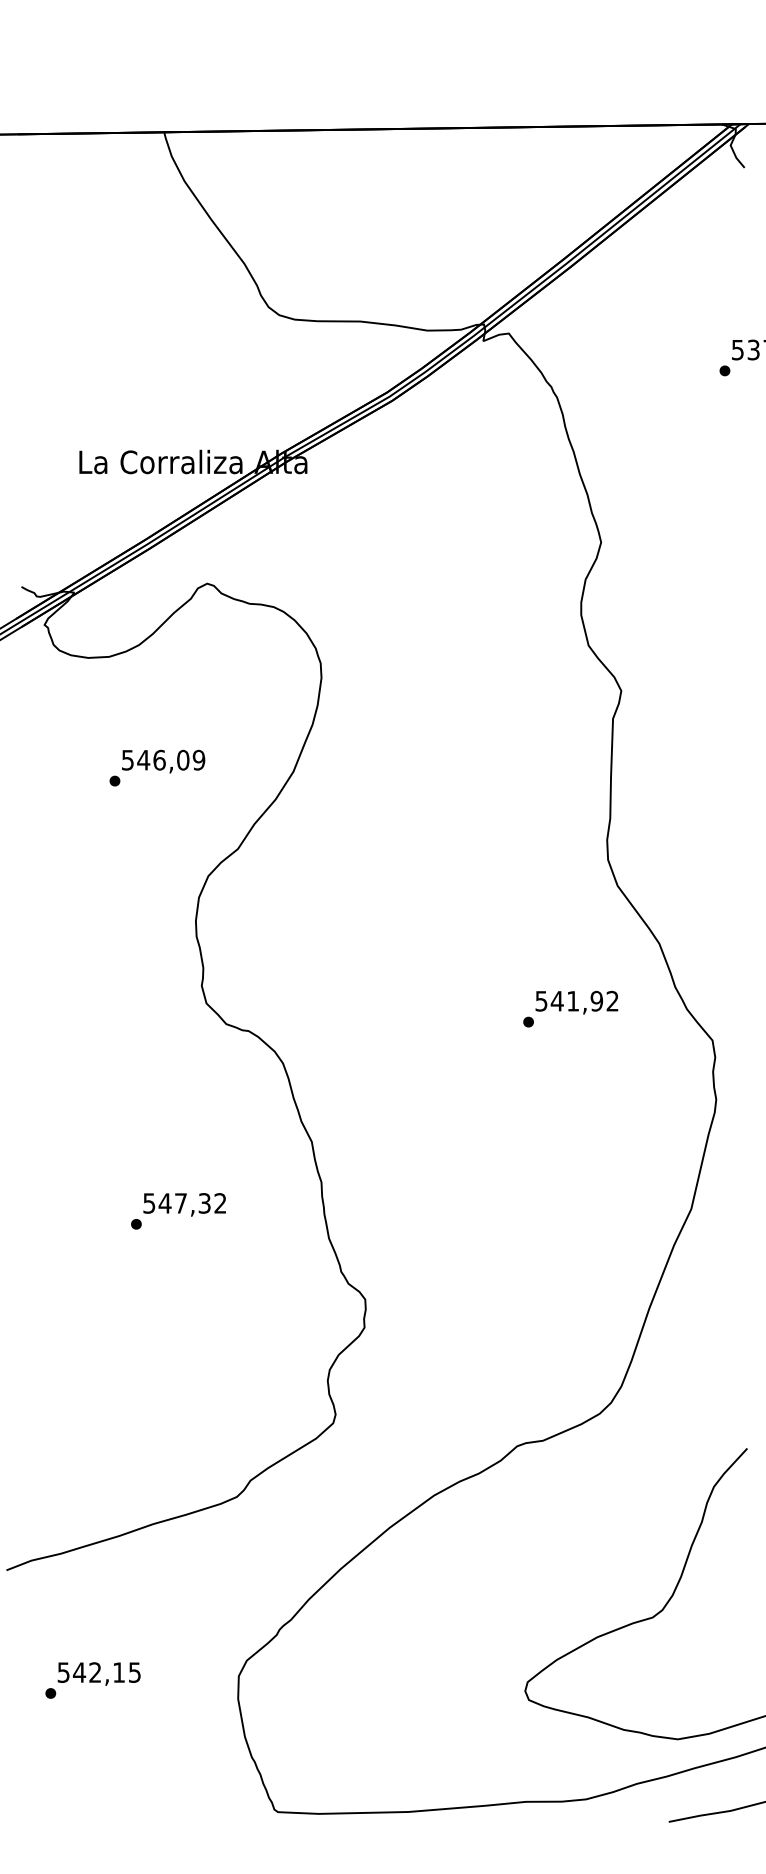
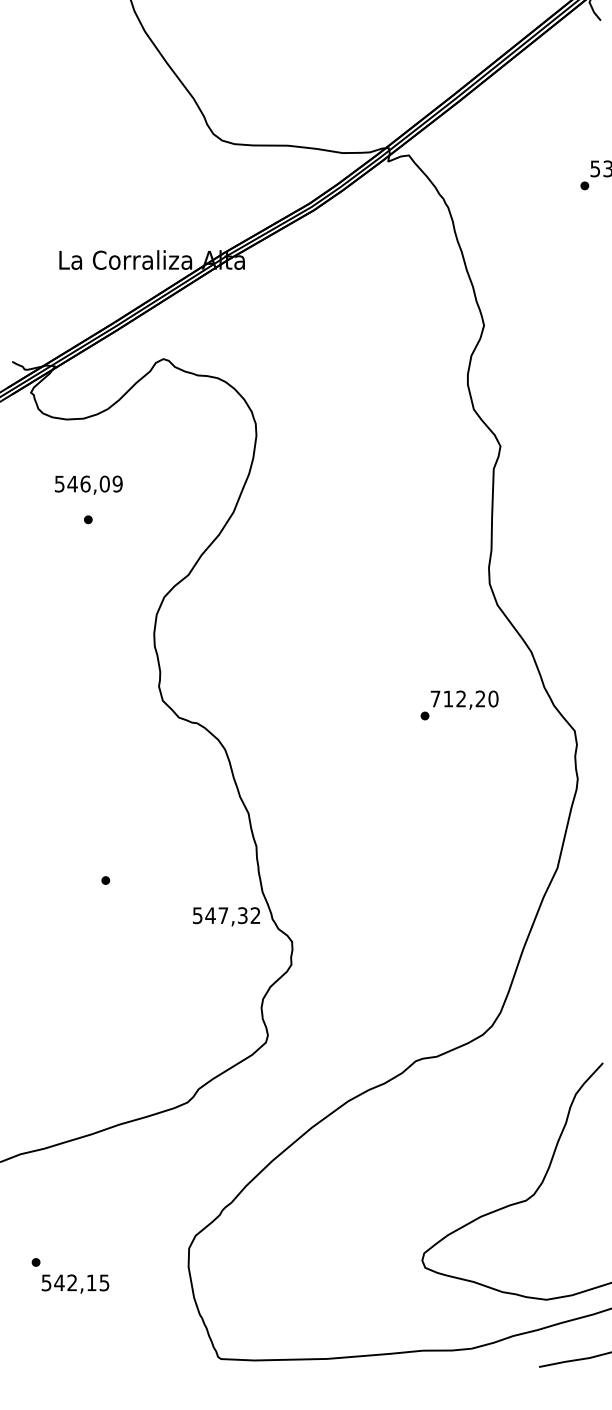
text: (163, 761) -> (88, 485), moved
text: (576, 1000) -> (464, 698), 541,92 -> 712,20
text: (184, 1204) -> (226, 916), moved
text: (98, 1673) -> (74, 1283), moved

